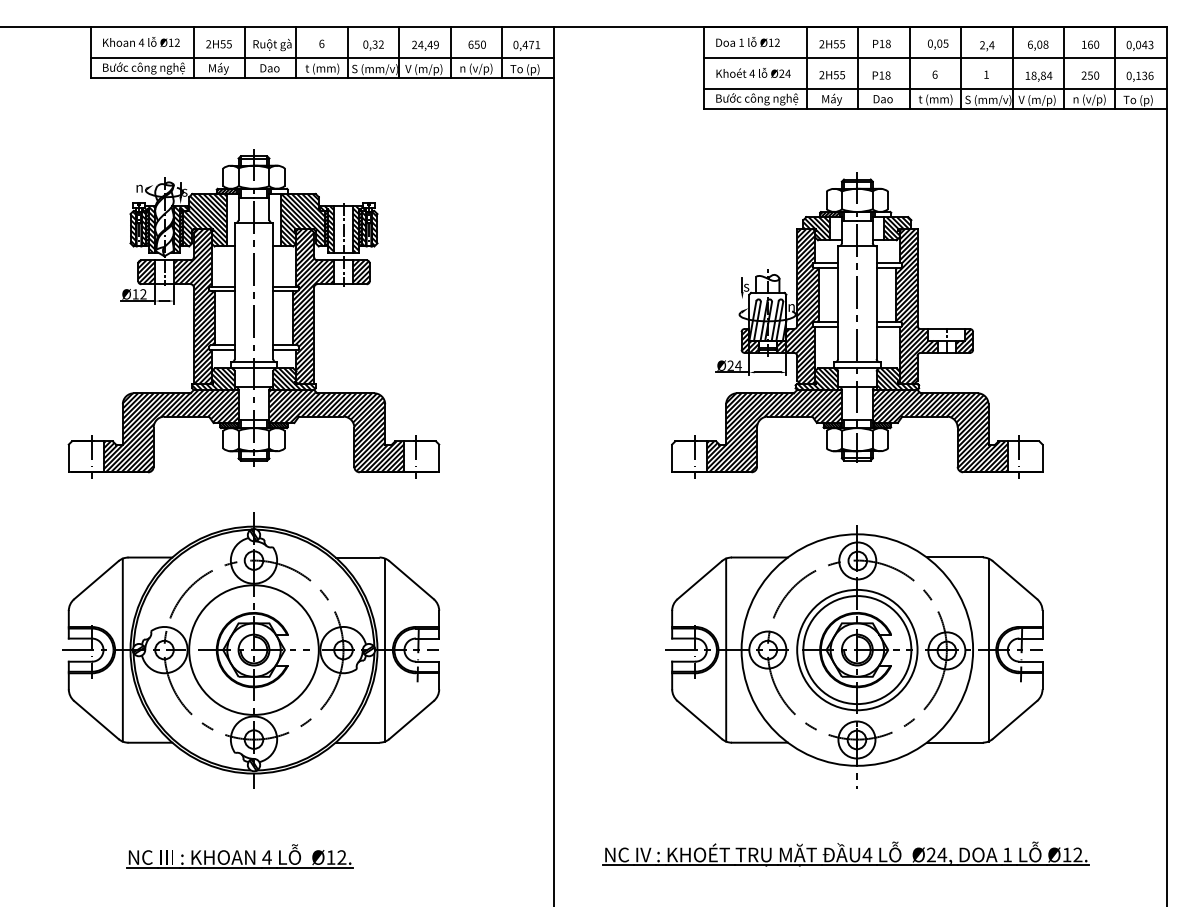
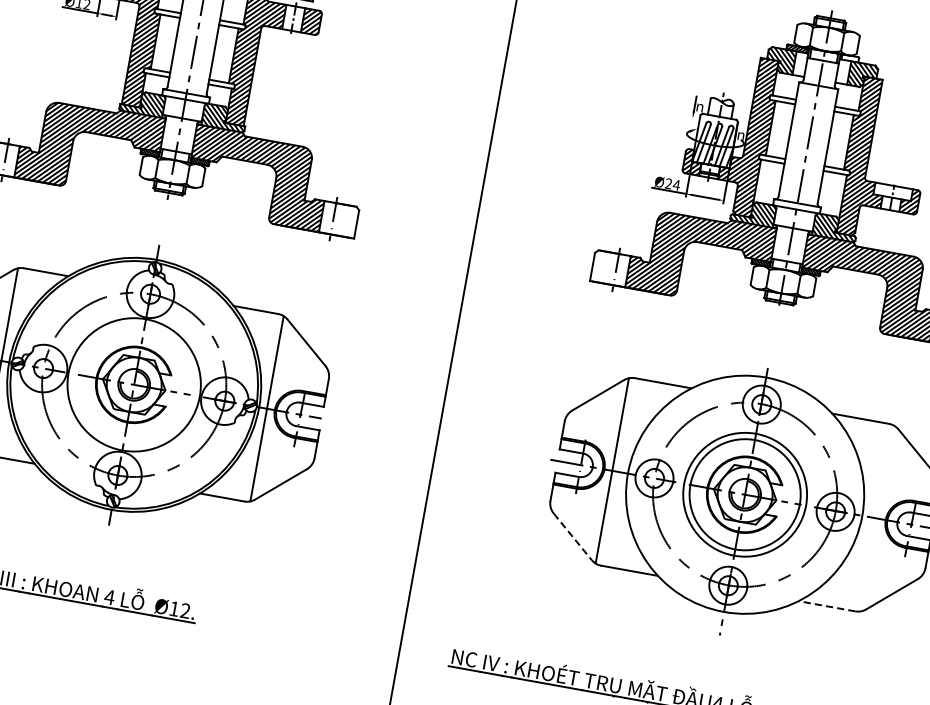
text: (746, 287) -> (698, 107), s -> n
line: (988, 649) -> (878, 518), removed
line: (700, 720) -> (573, 537), solid -> dashed
line: (954, 742) -> (826, 606), solid -> dashed

